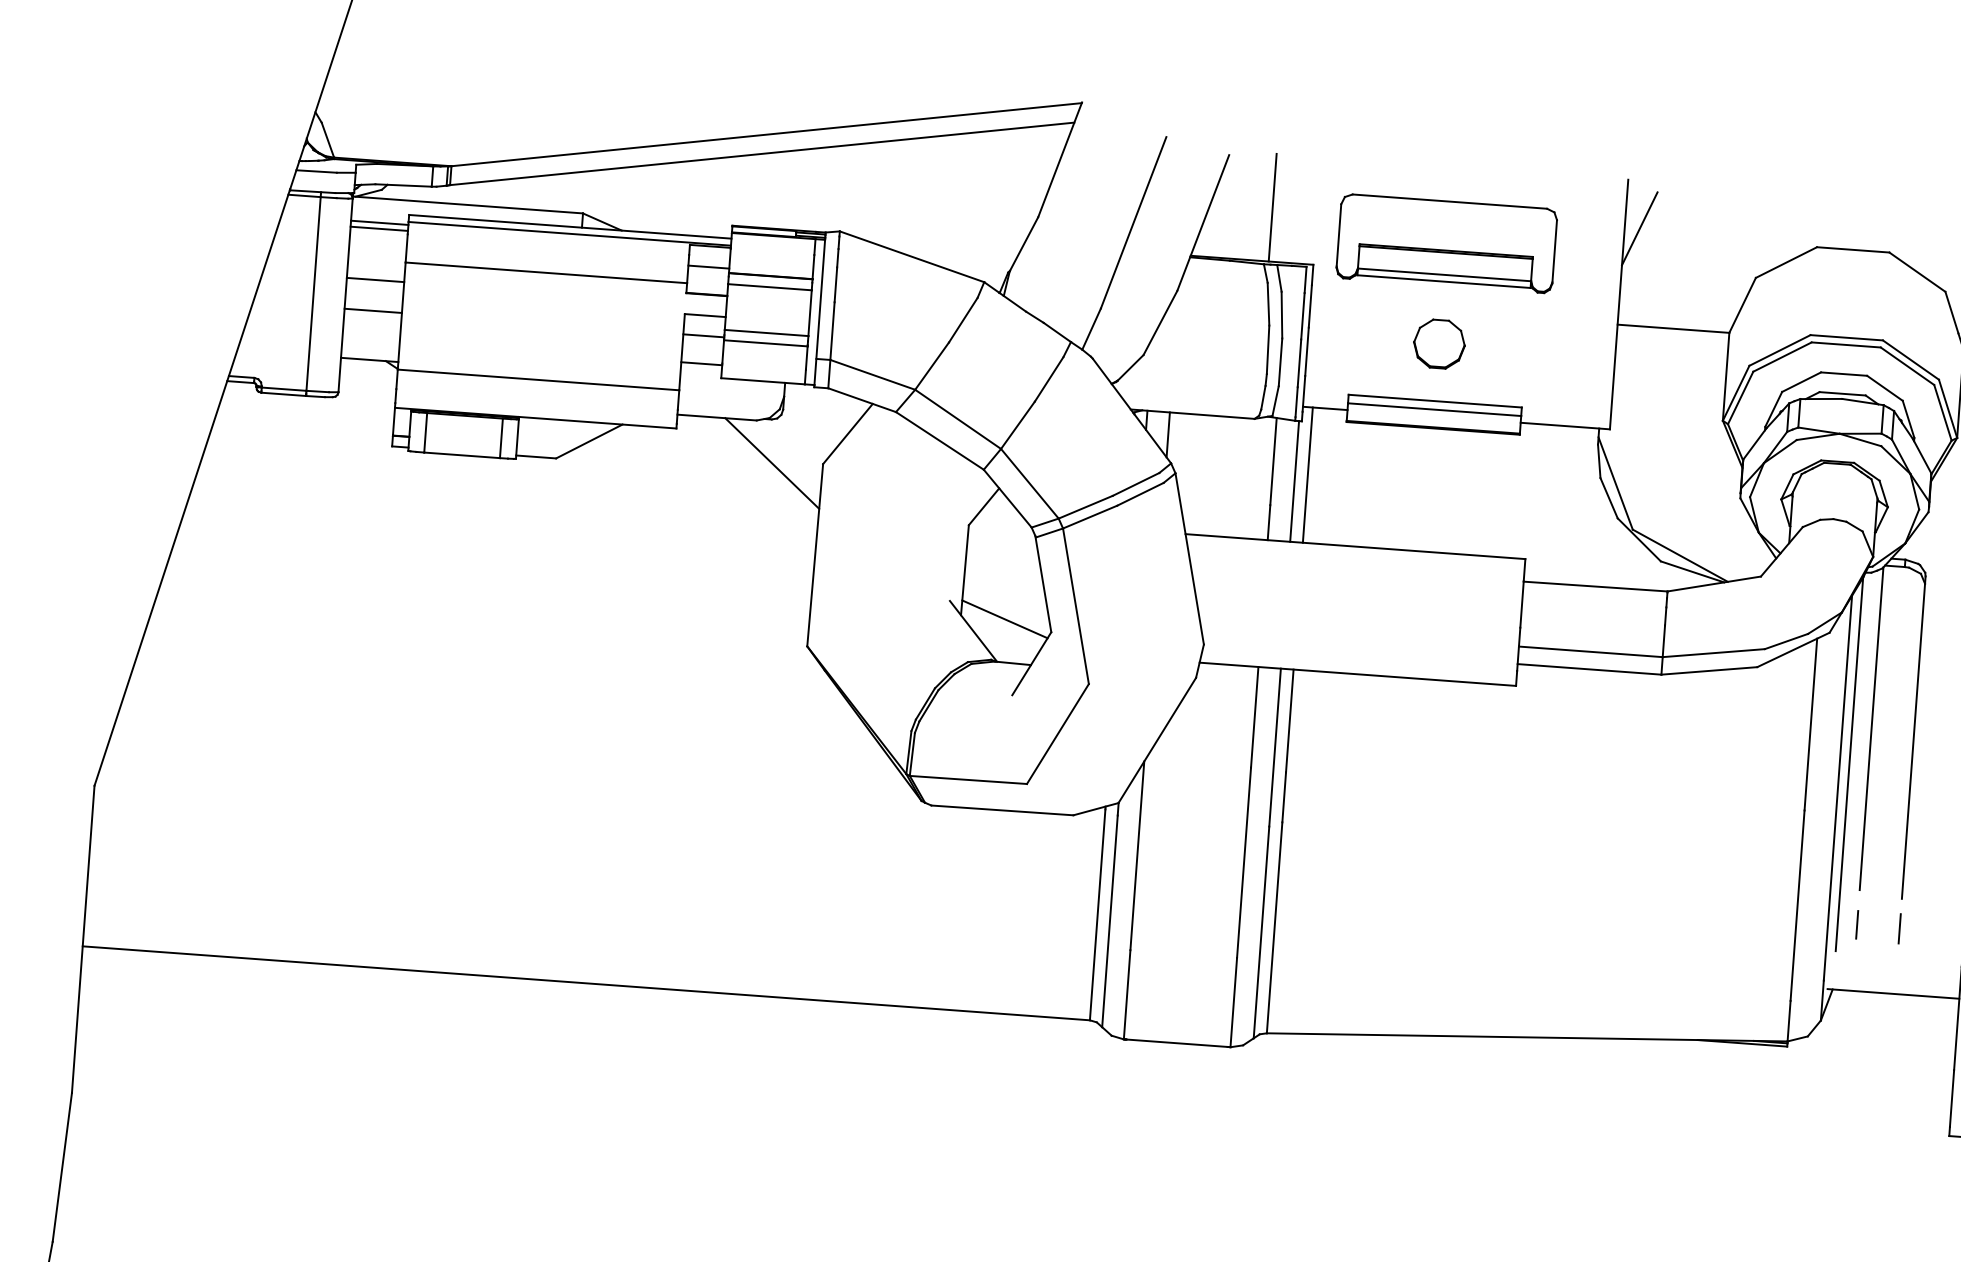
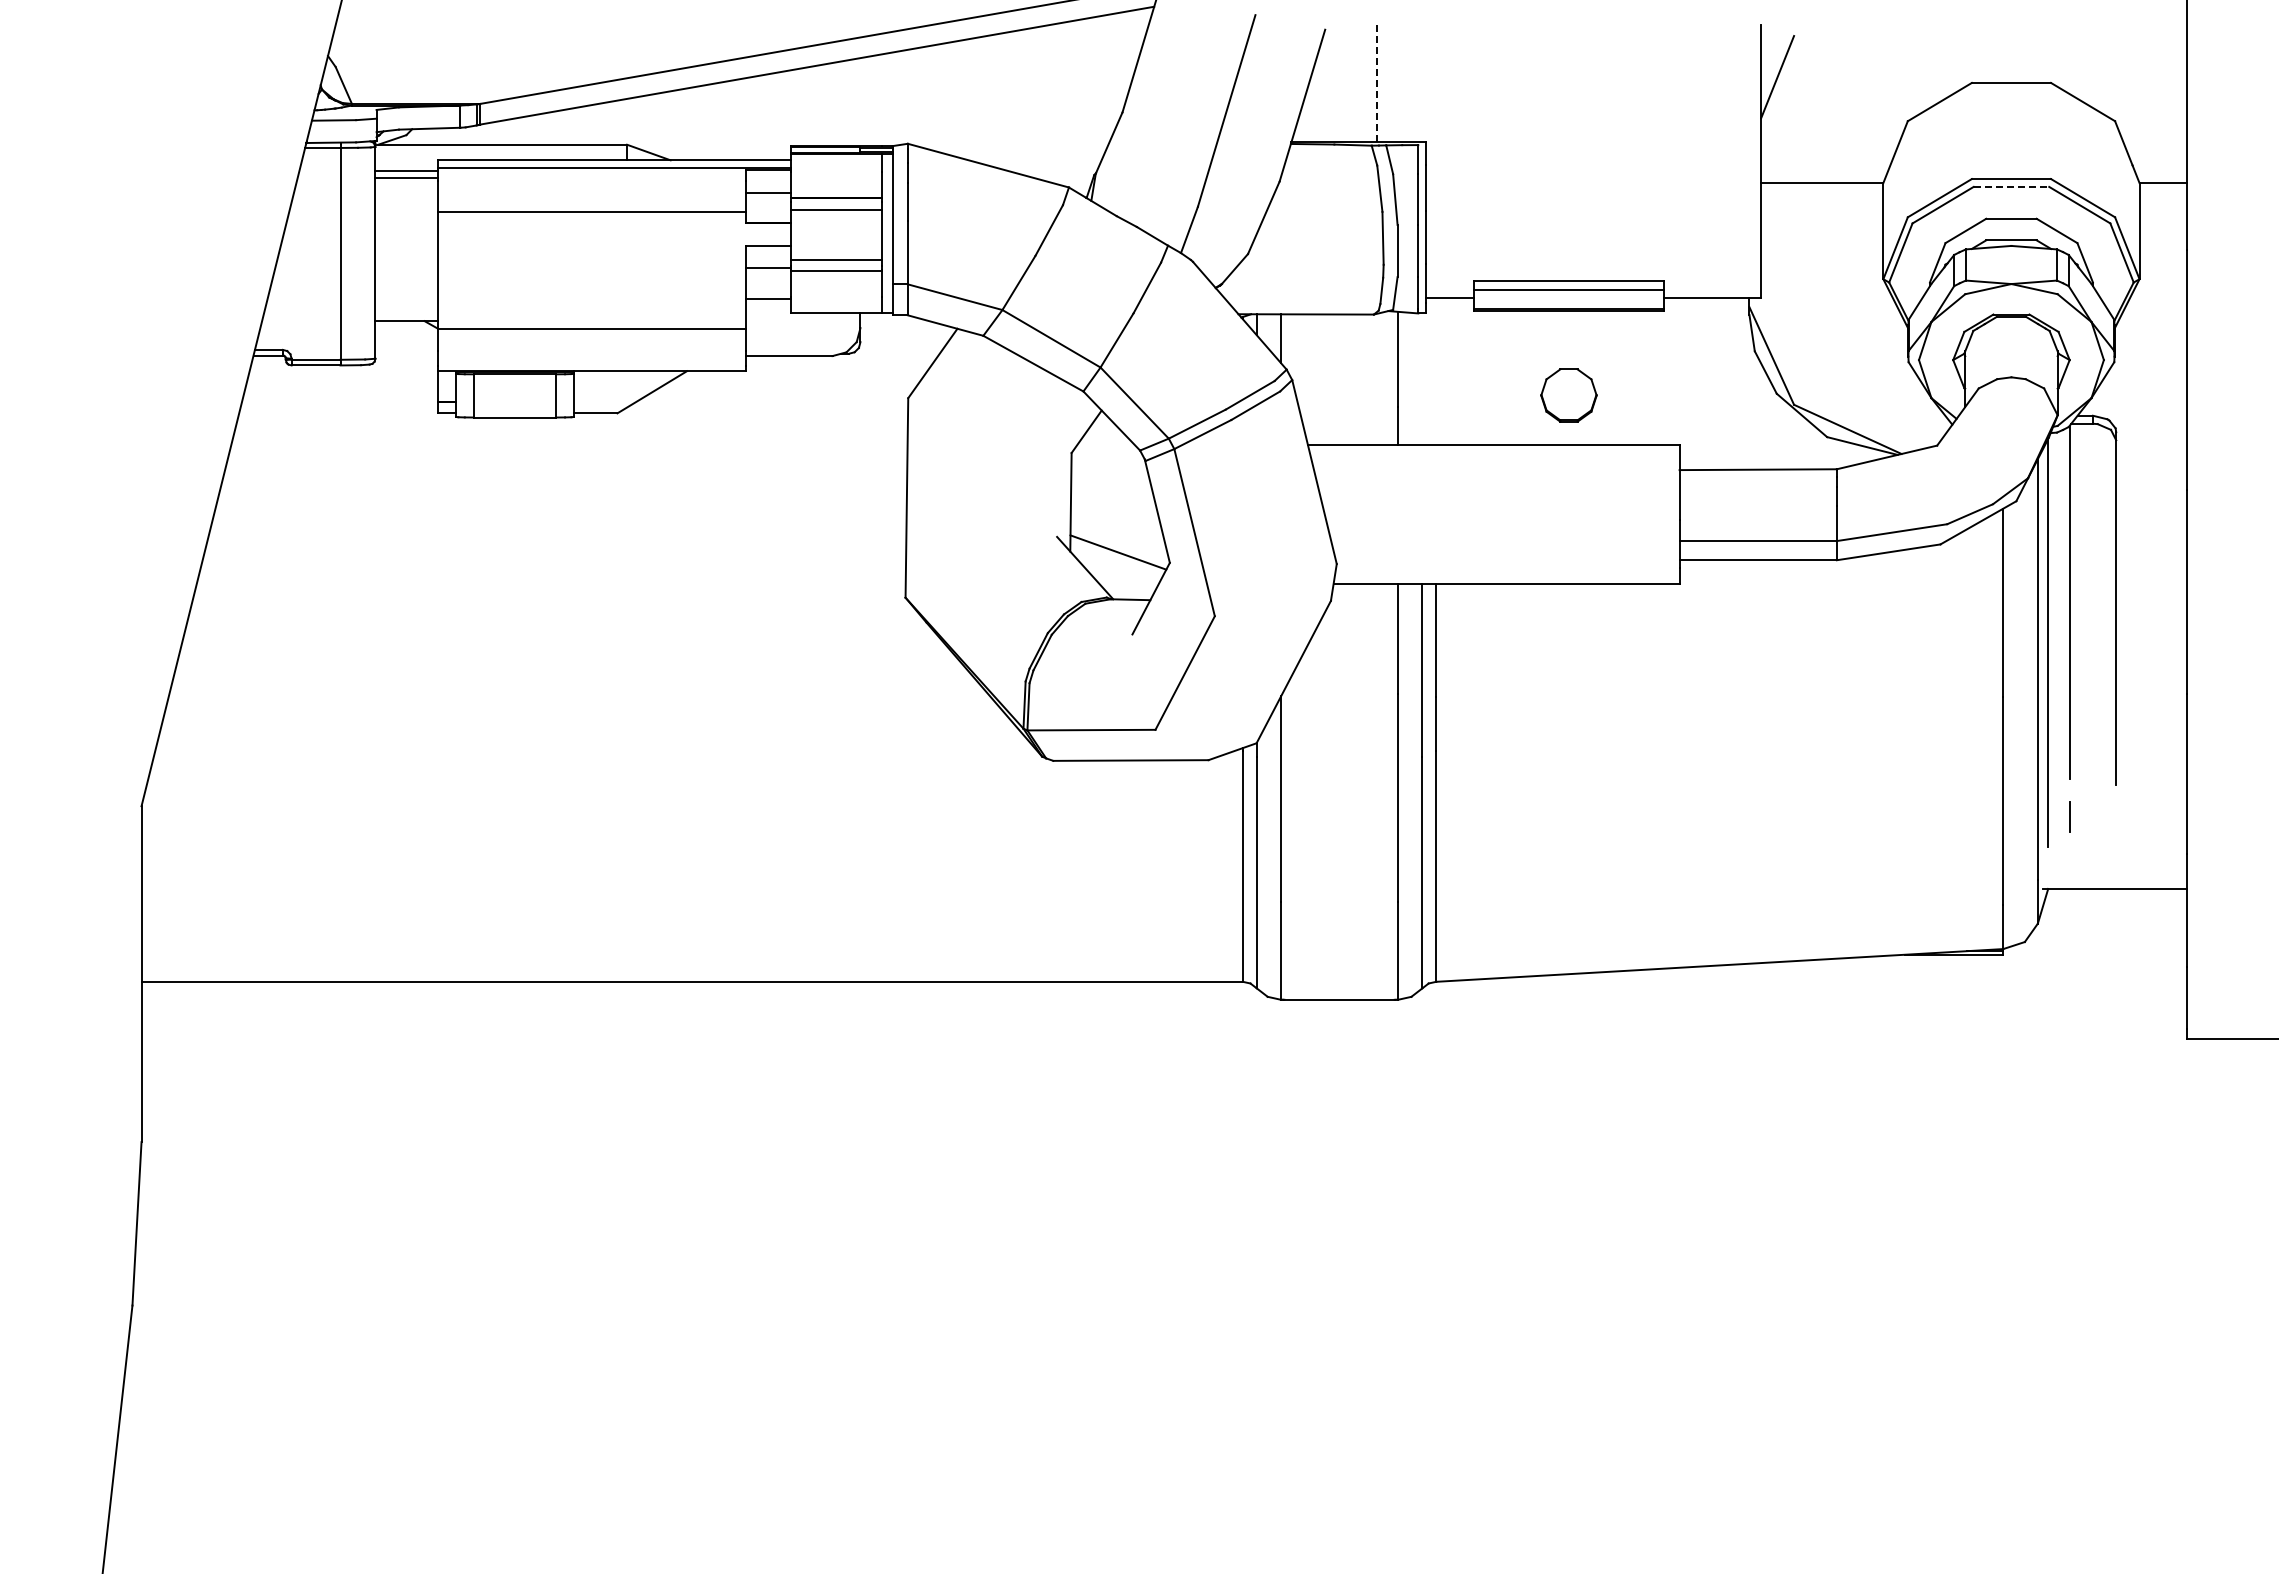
line: (1272, 207) -> (1376, 83), solid -> dashed
part: (1446, 243) -> (1568, 108), removed
line: (375, 279) -> (406, 233), removed
line: (373, 310) -> (406, 267), removed
part: (1439, 344) -> (1568, 395), moved
line: (1846, 344) -> (2011, 186), solid -> dashed
line: (771, 463) -> (852, 401), removed
line: (1308, 475) -> (1436, 371), removed
line: (1294, 481) -> (1422, 379), removed
line: (1899, 928) -> (2116, 817), removed

